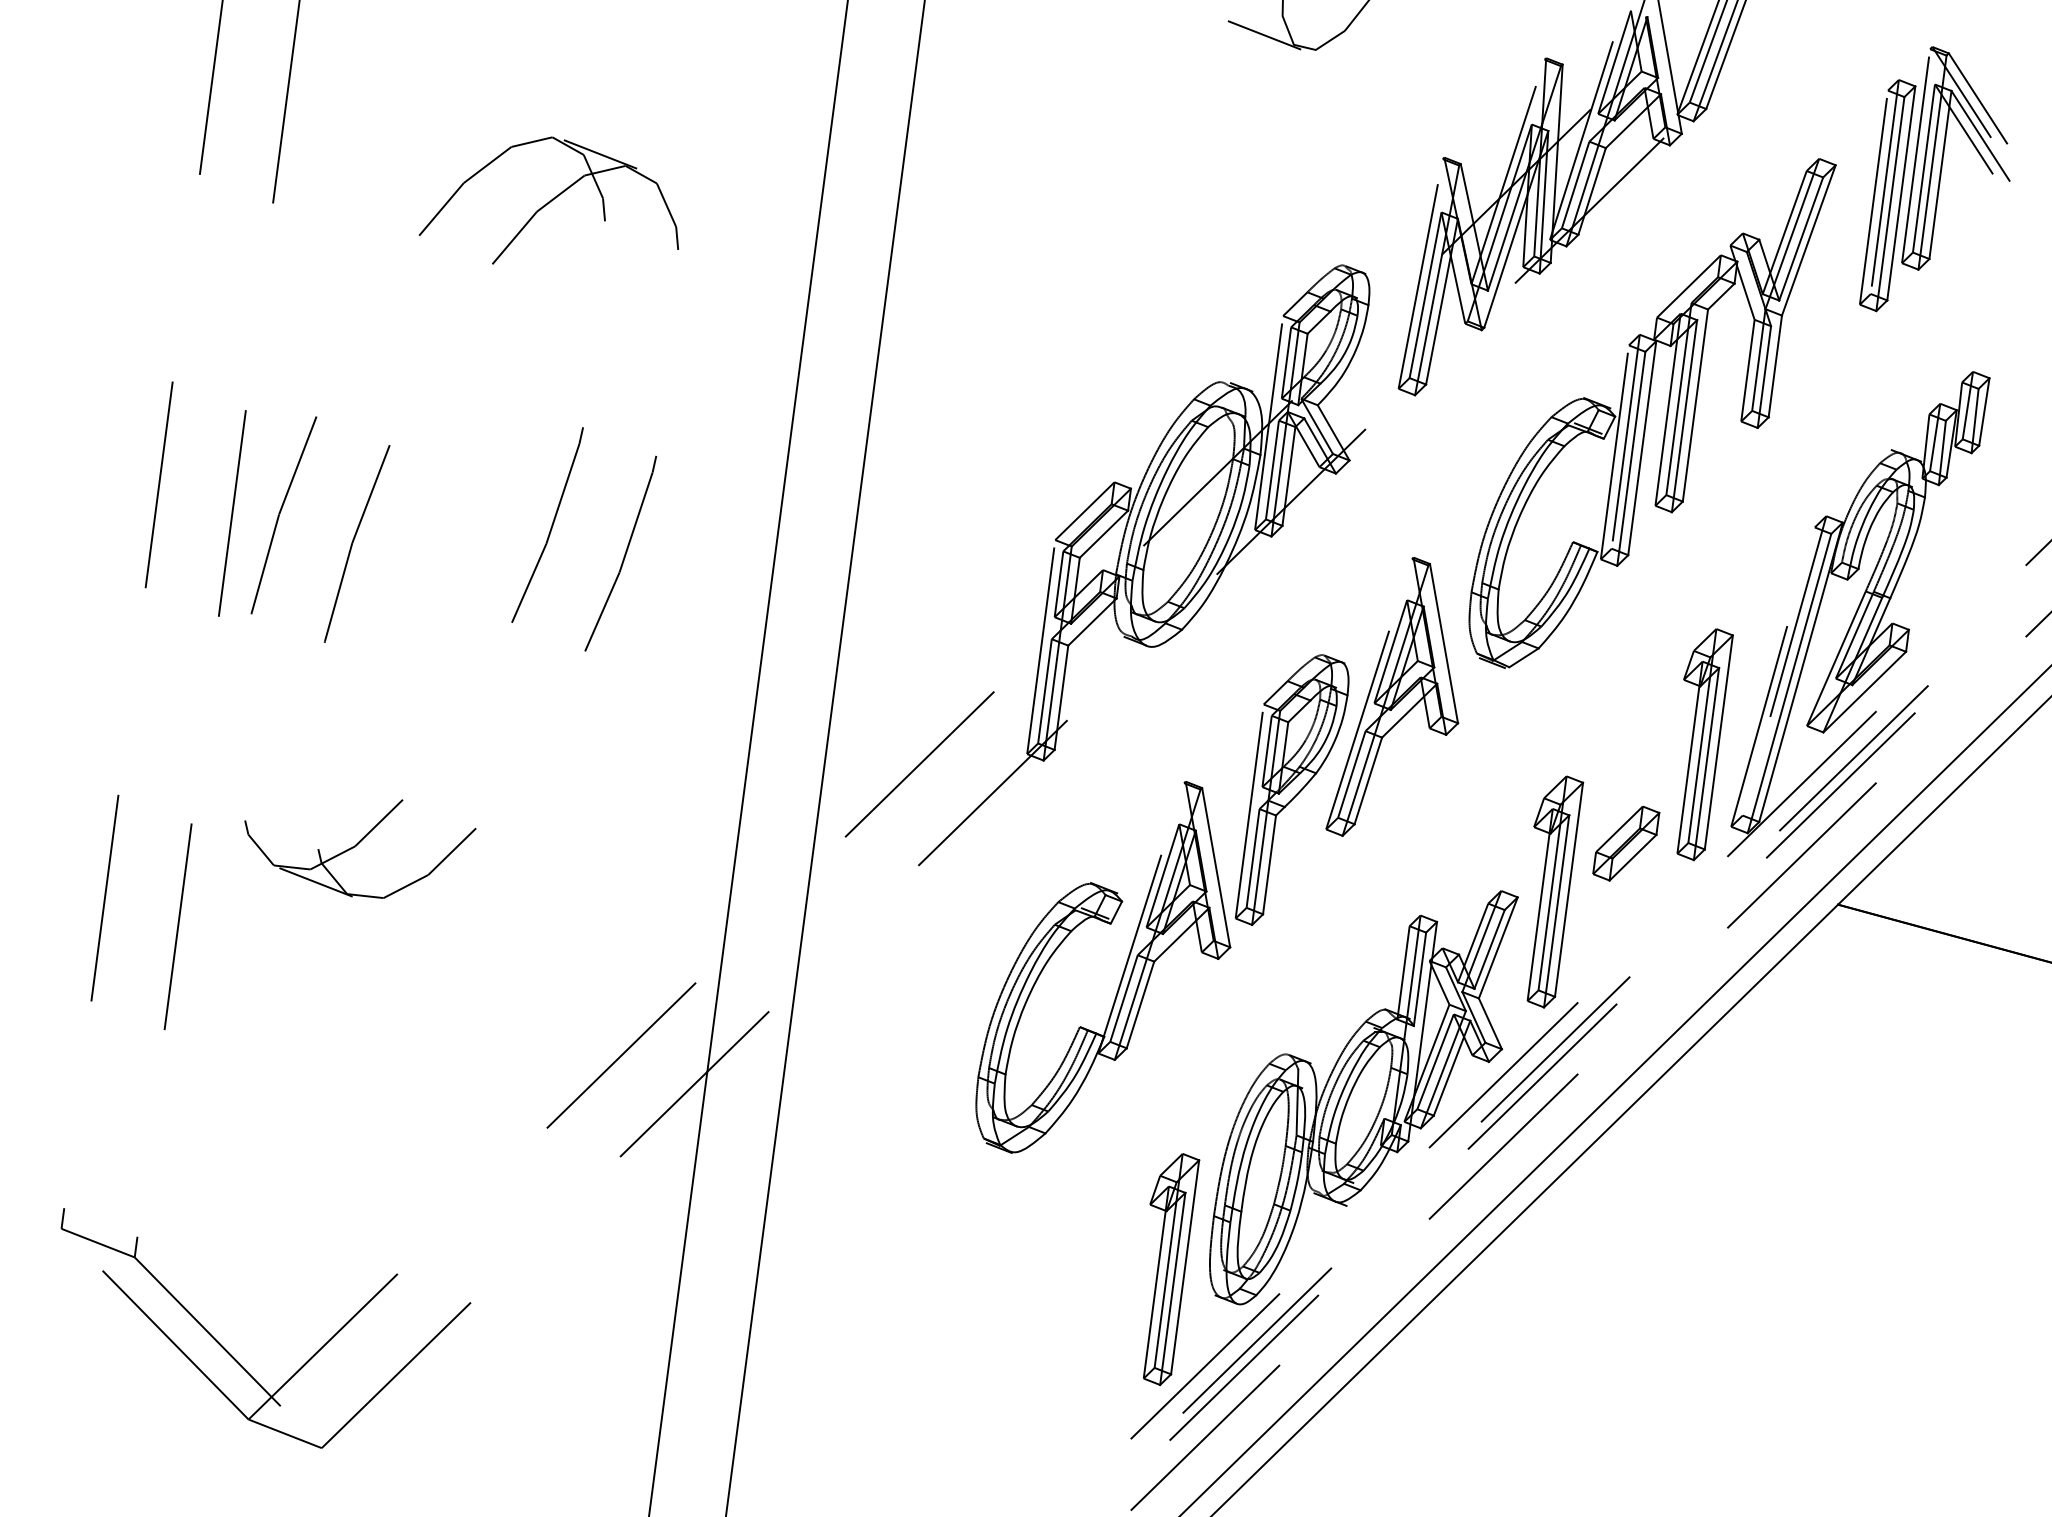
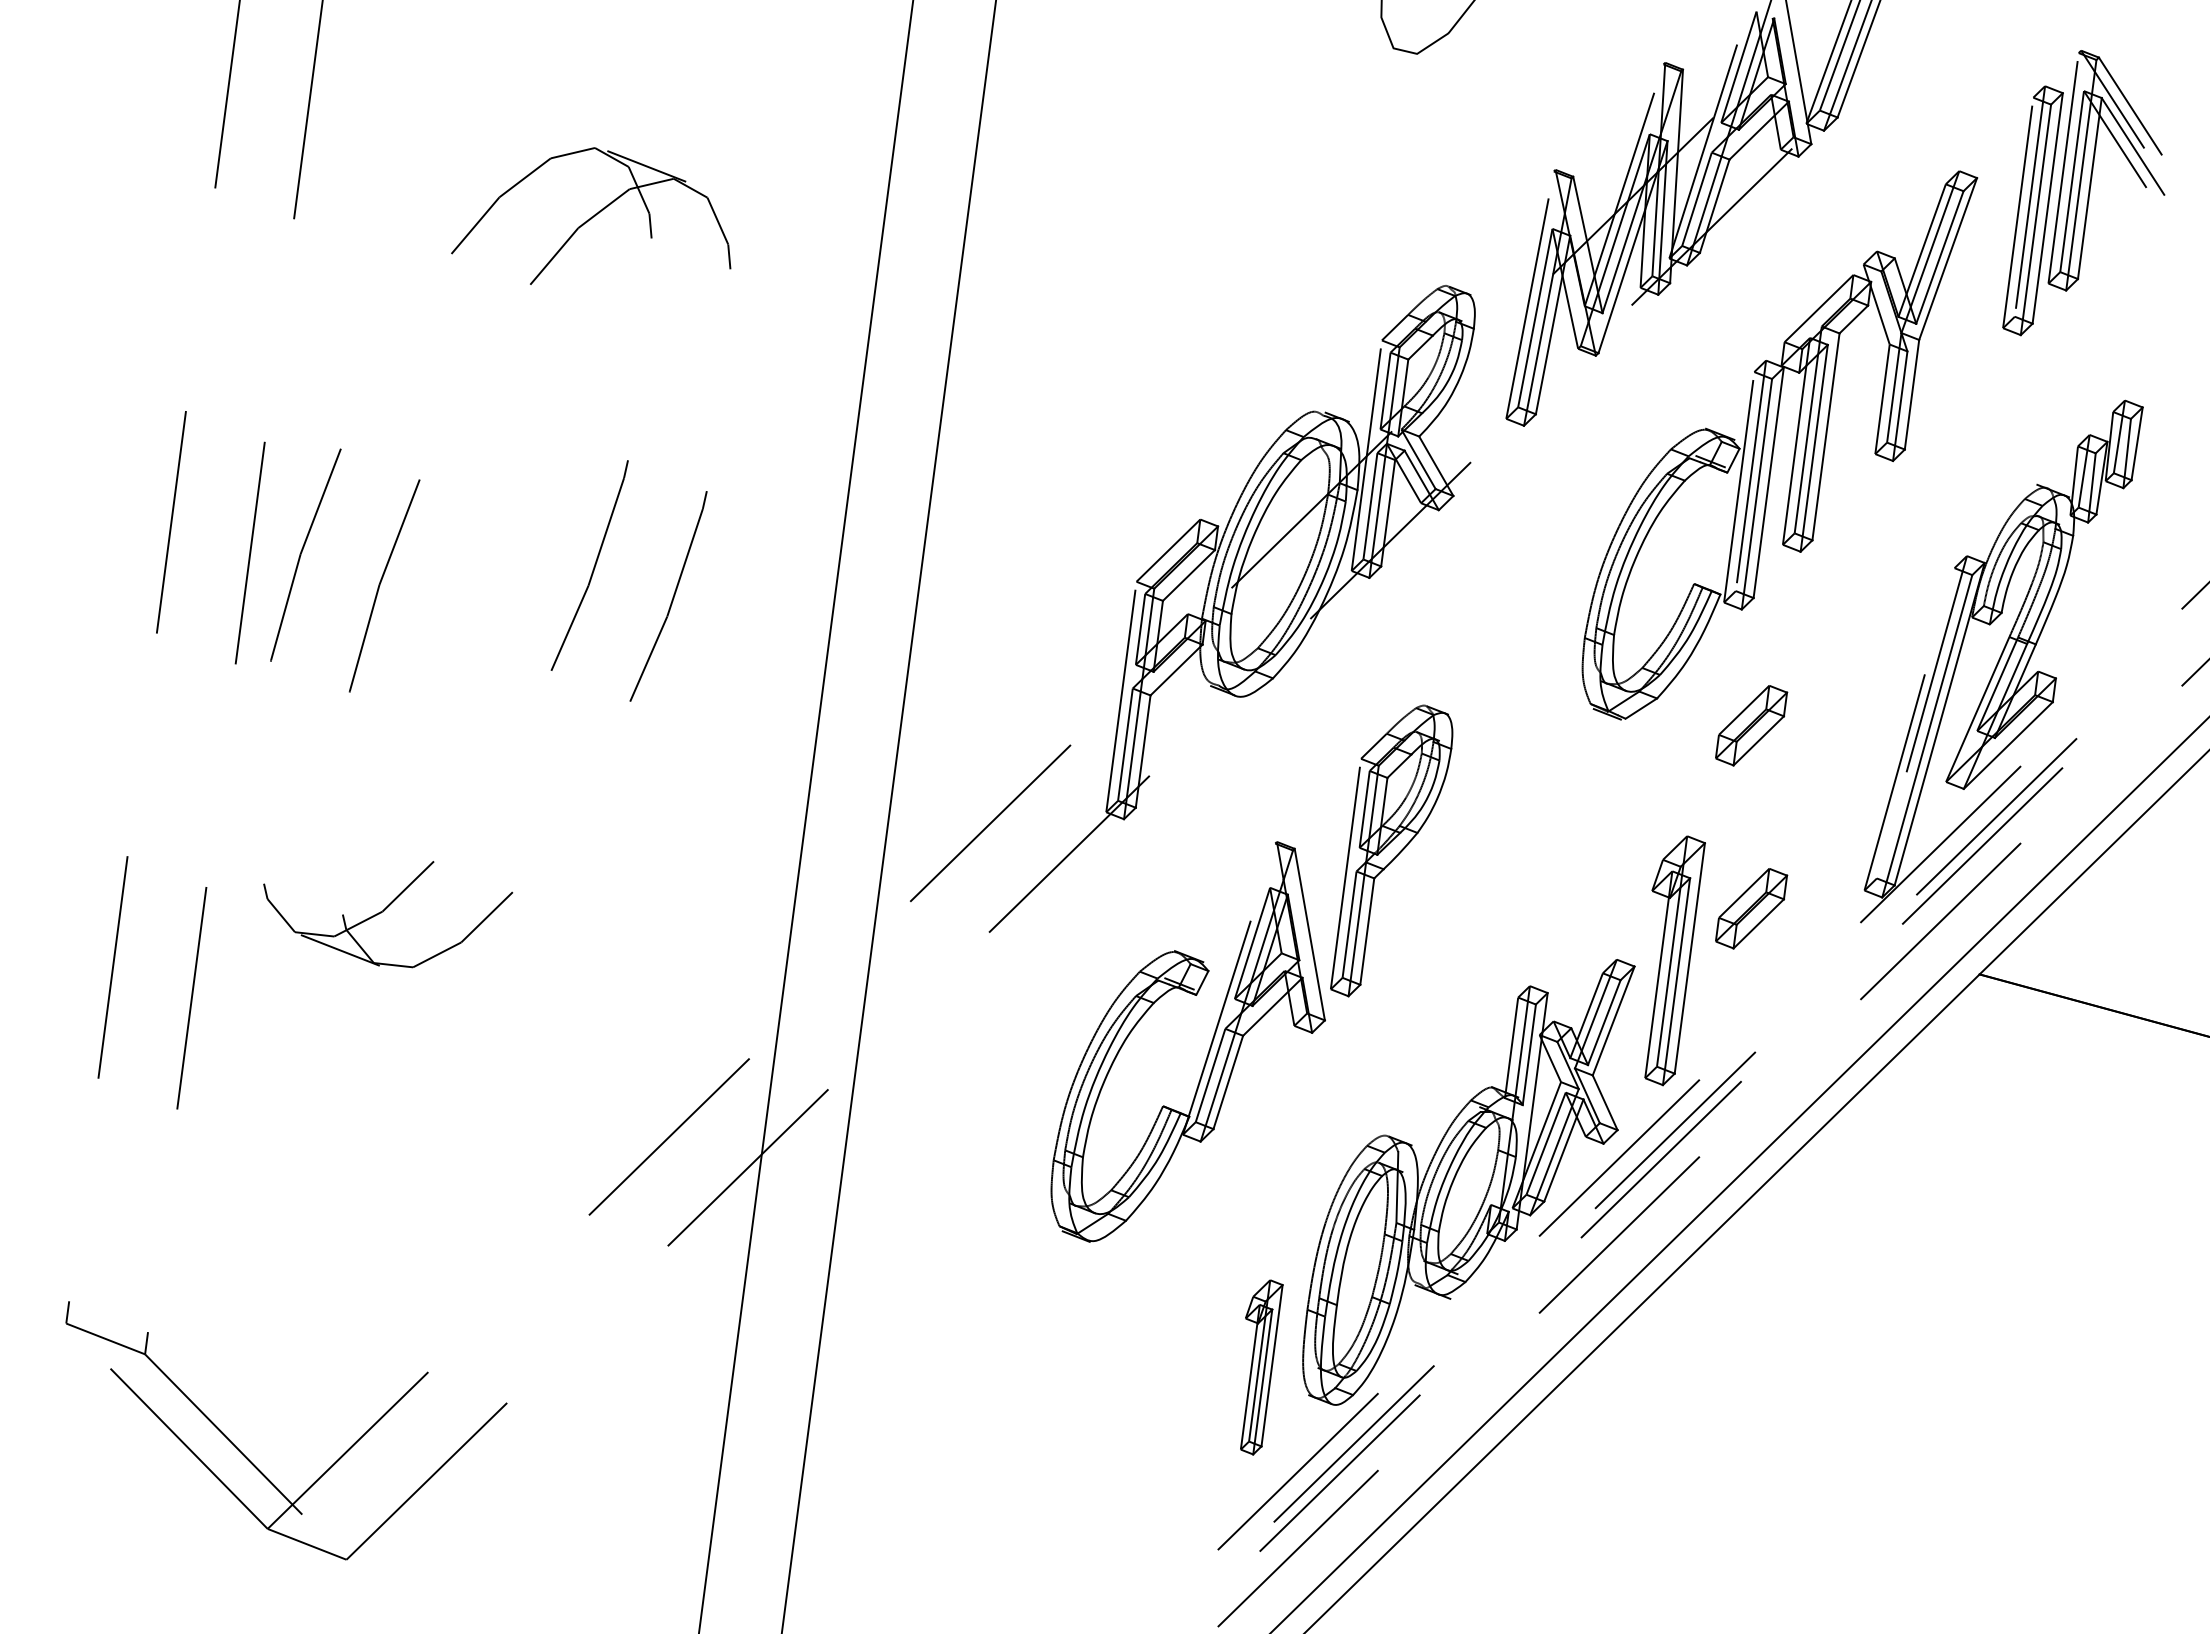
line: (1264, 34) -> (1361, 37), removed
part: (1626, 673) -> (1751, 725), added
part: (1392, 696) -> (1499, 750), removed
part: (1705, 745) -> (1836, 802), removed
part: (1171, 1269) -> (1261, 1367), size x0.7

